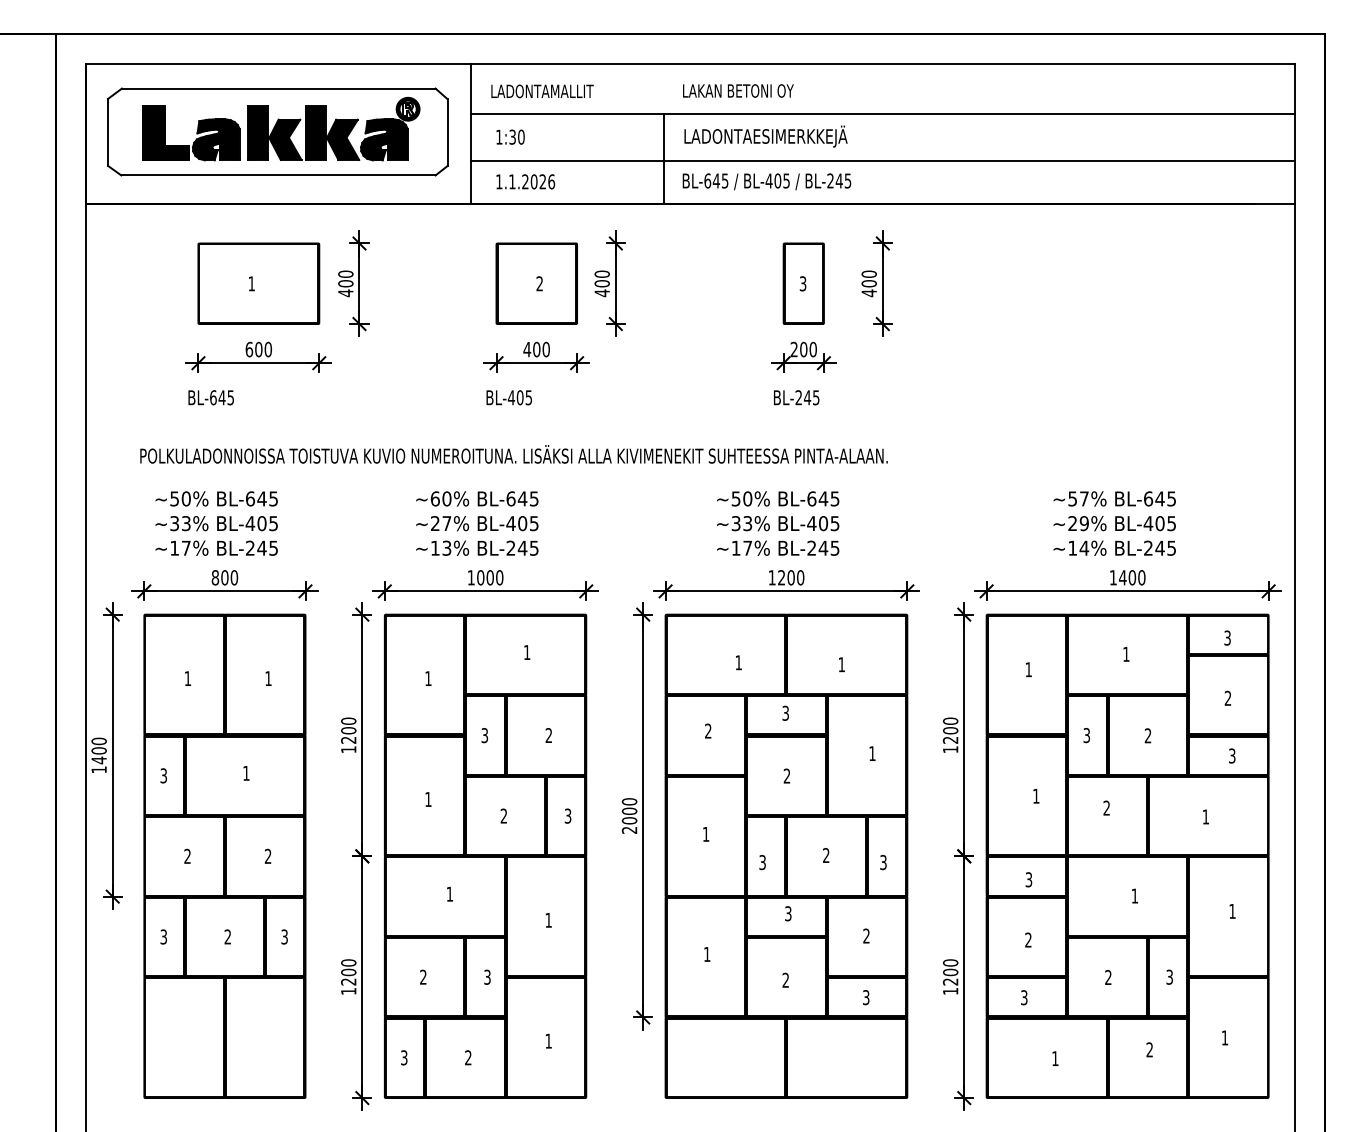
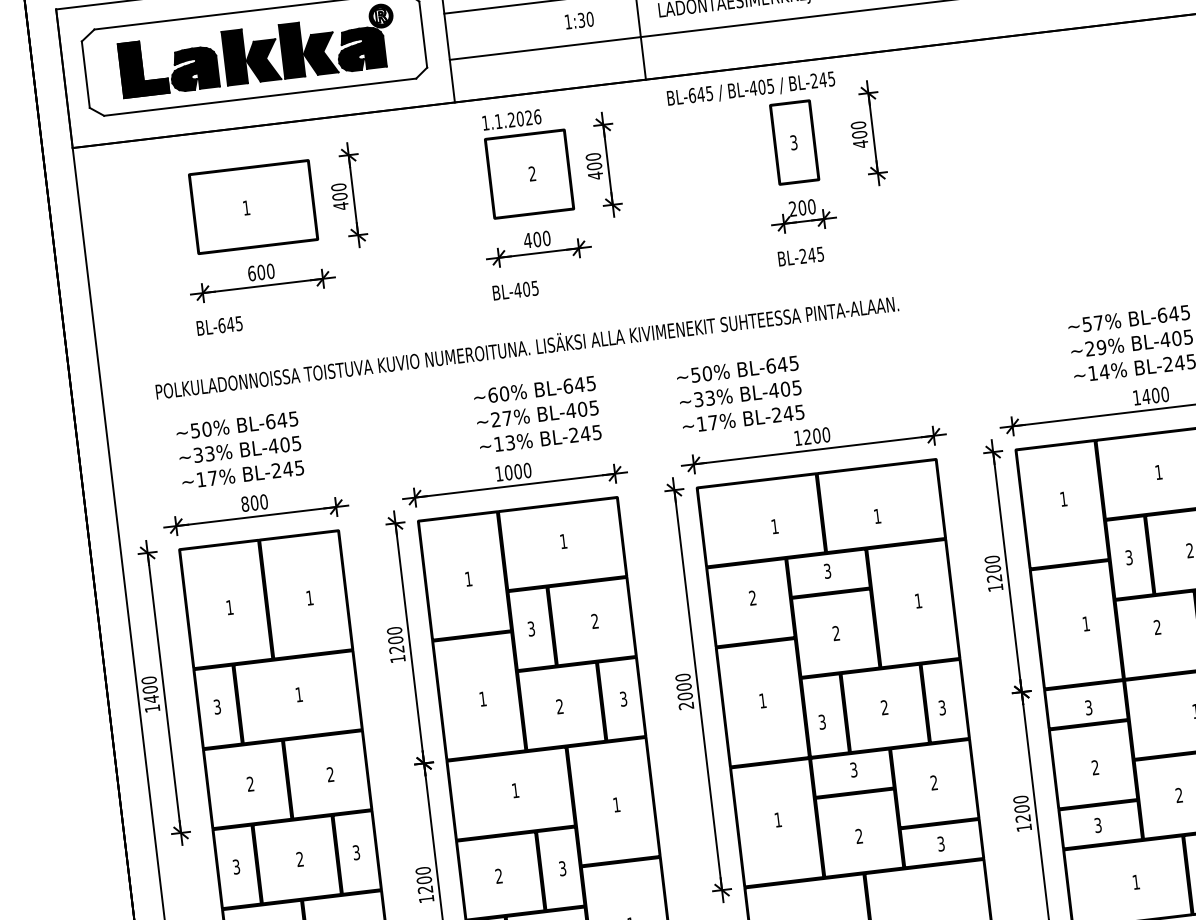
text: (510, 136) -> (579, 19), moved
text: (525, 181) -> (511, 119), moved
text: (766, 181) -> (750, 89), moved
text: (477, 523) -> (537, 414), moved
text: (778, 523) -> (740, 394), moved

